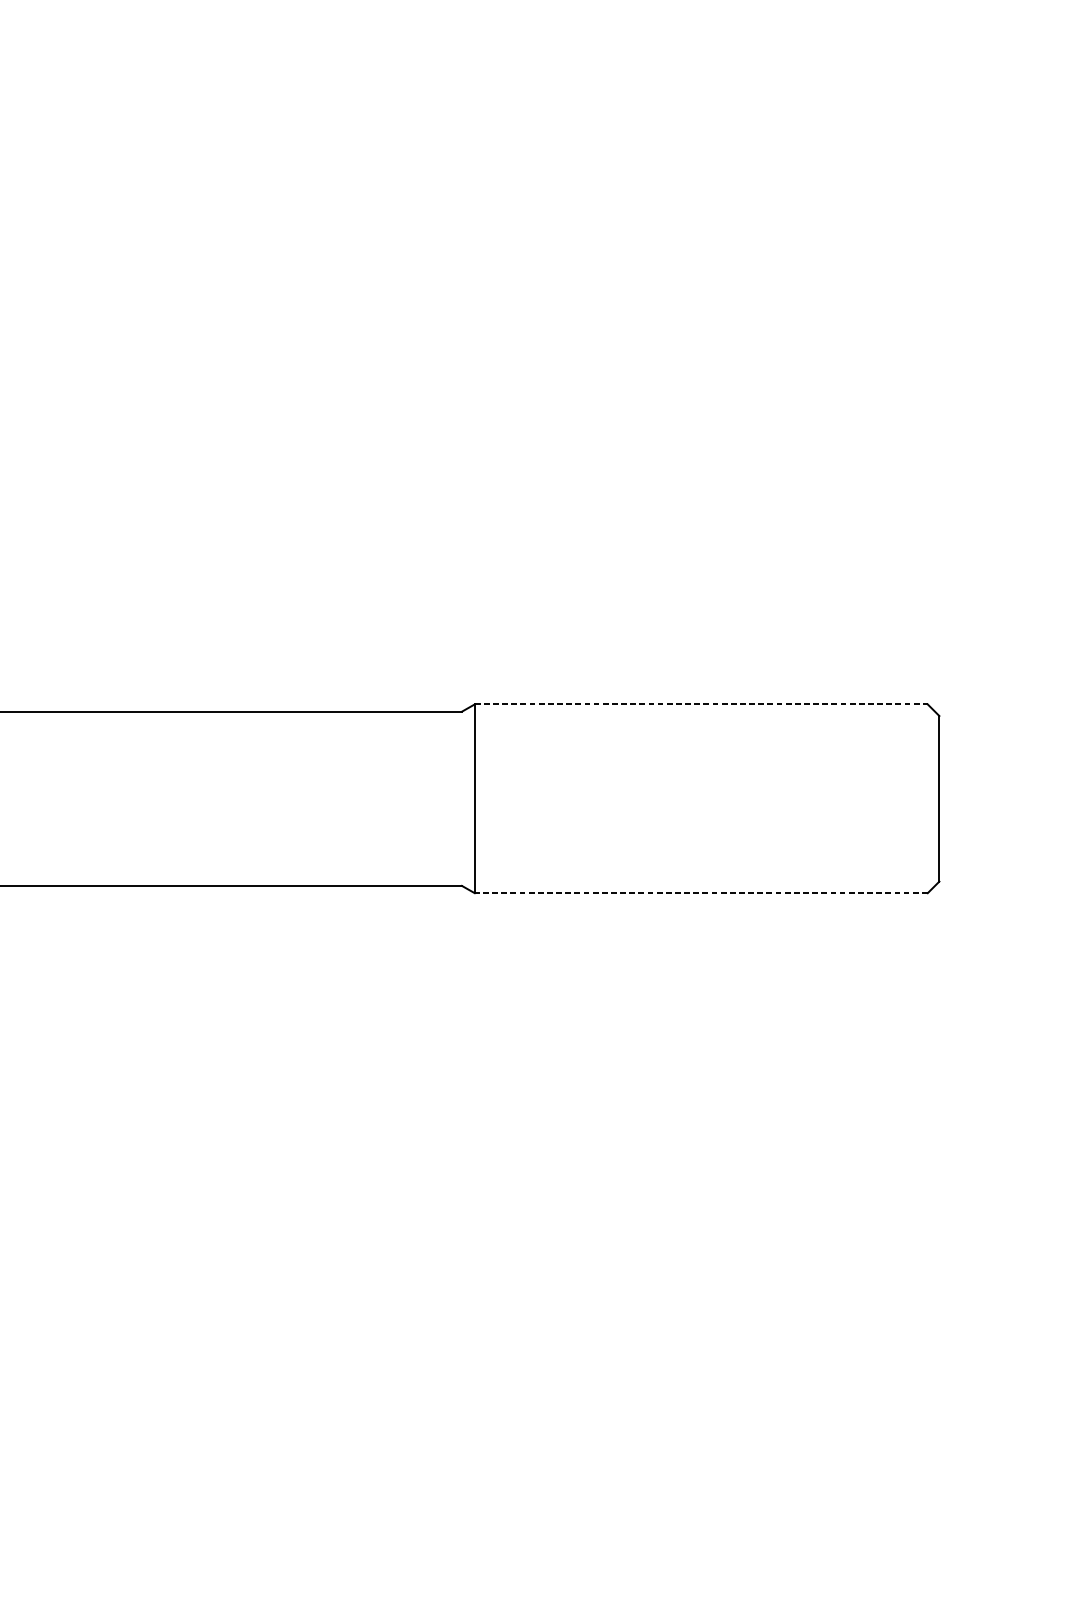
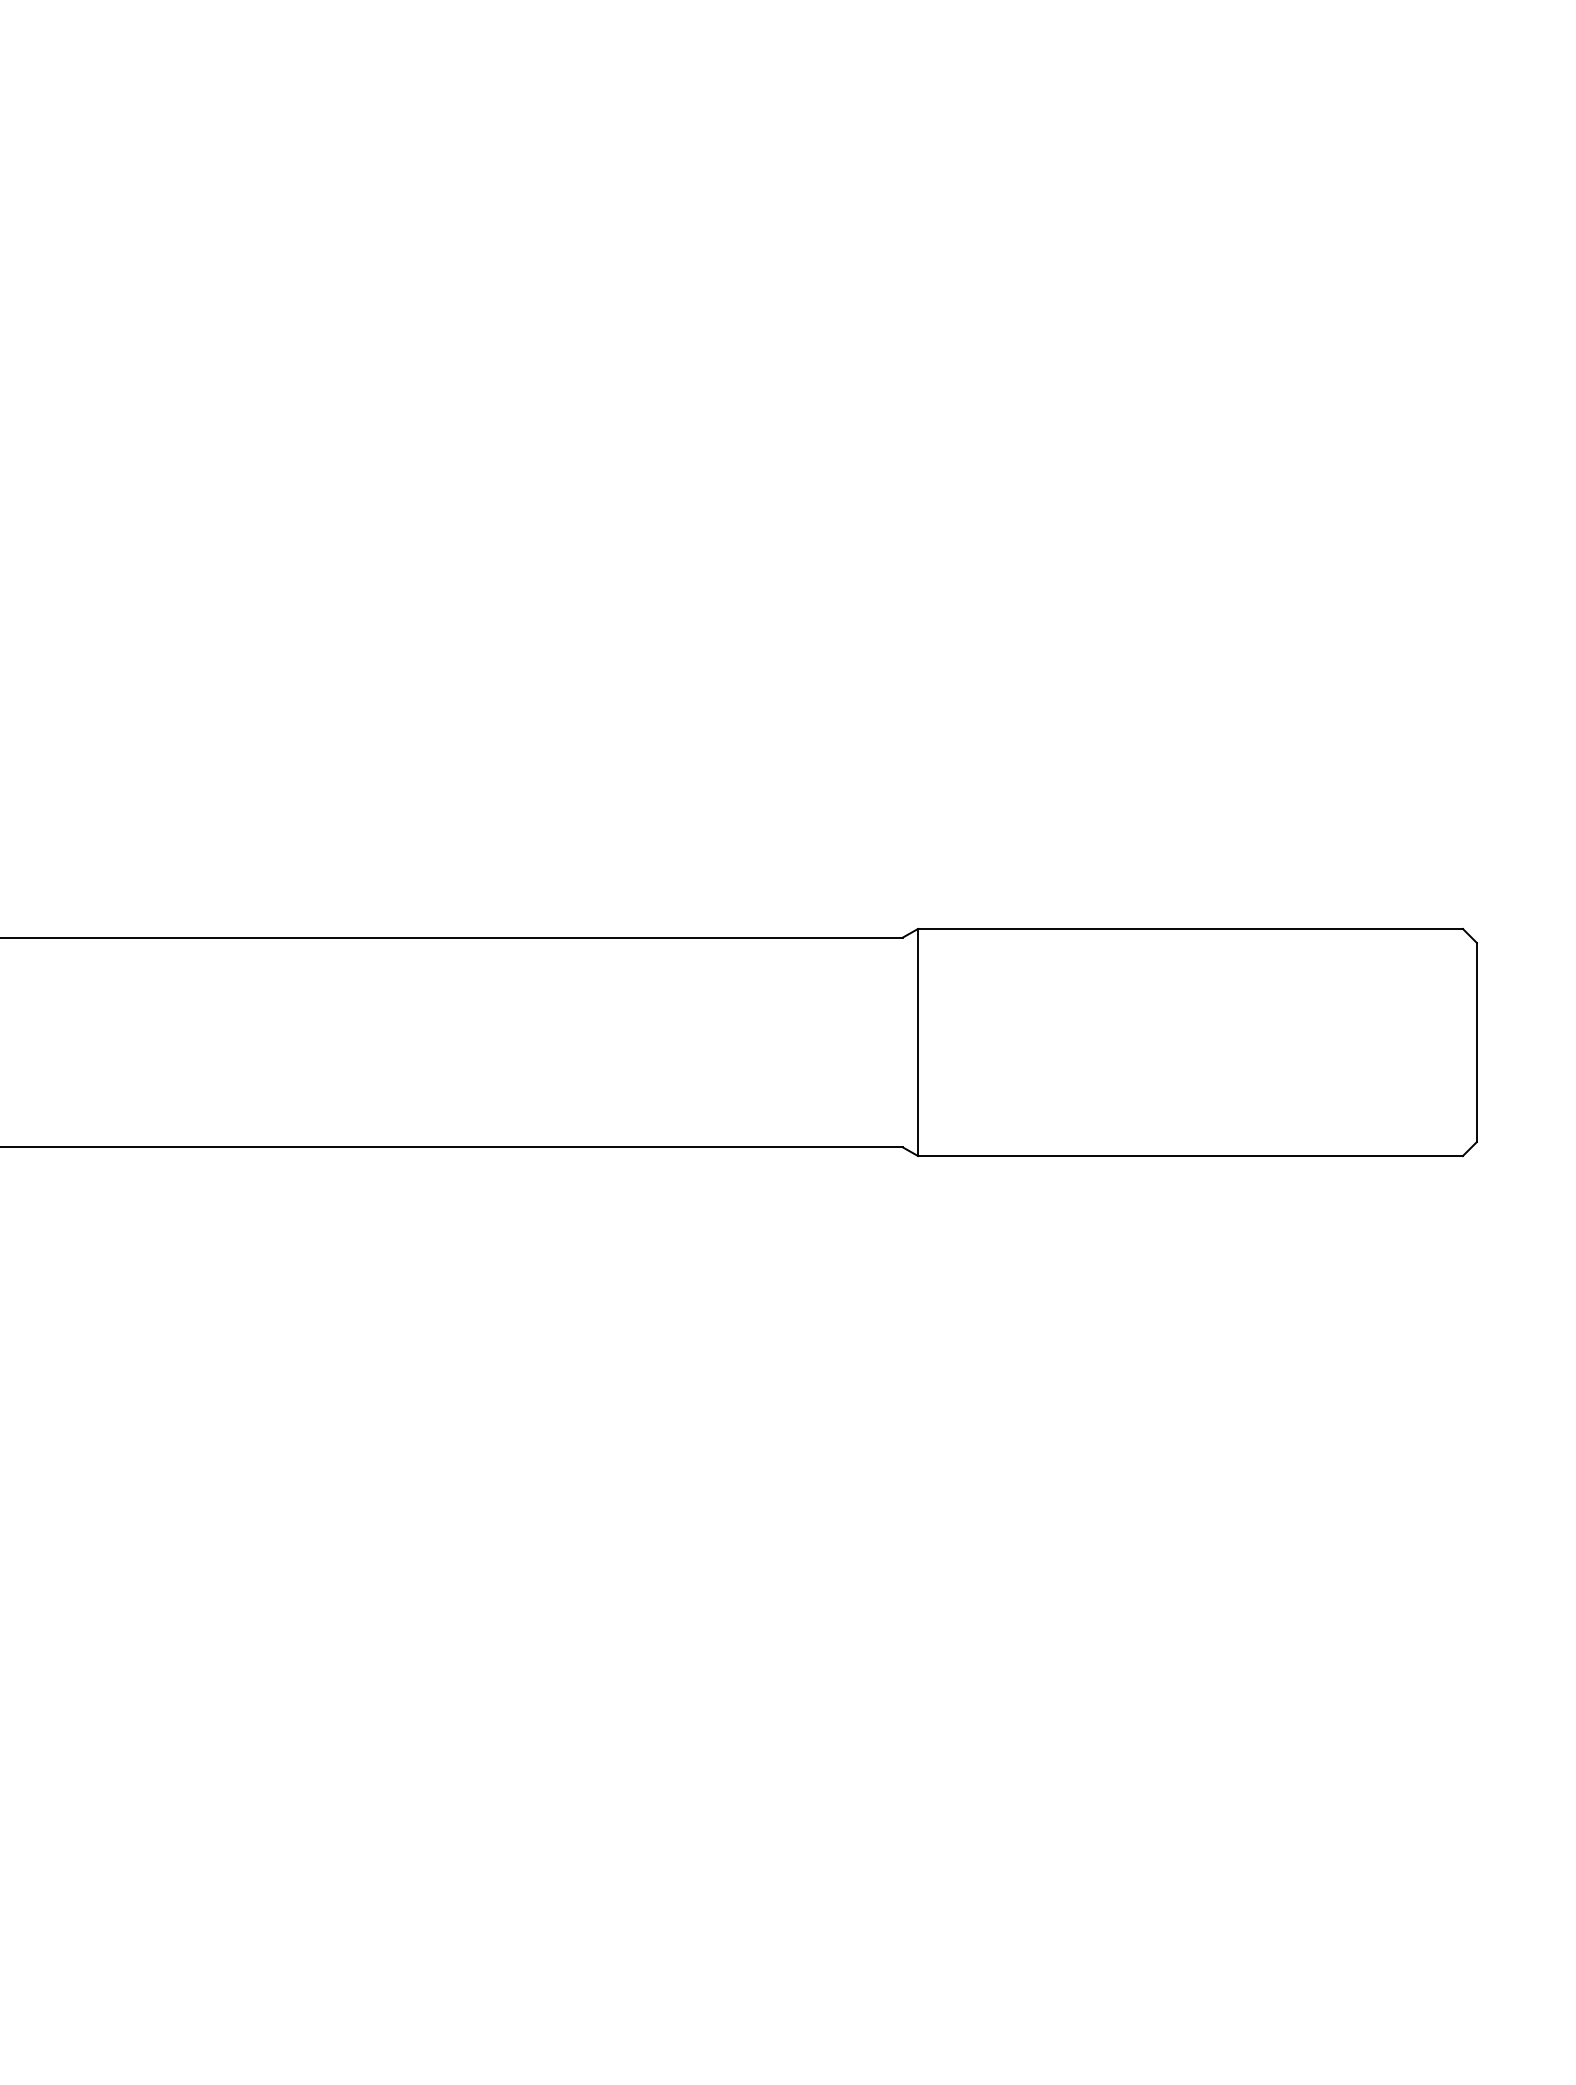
line: (701, 704) -> (1190, 928), dashed -> solid
line: (700, 893) -> (1189, 1156), dashed -> solid

